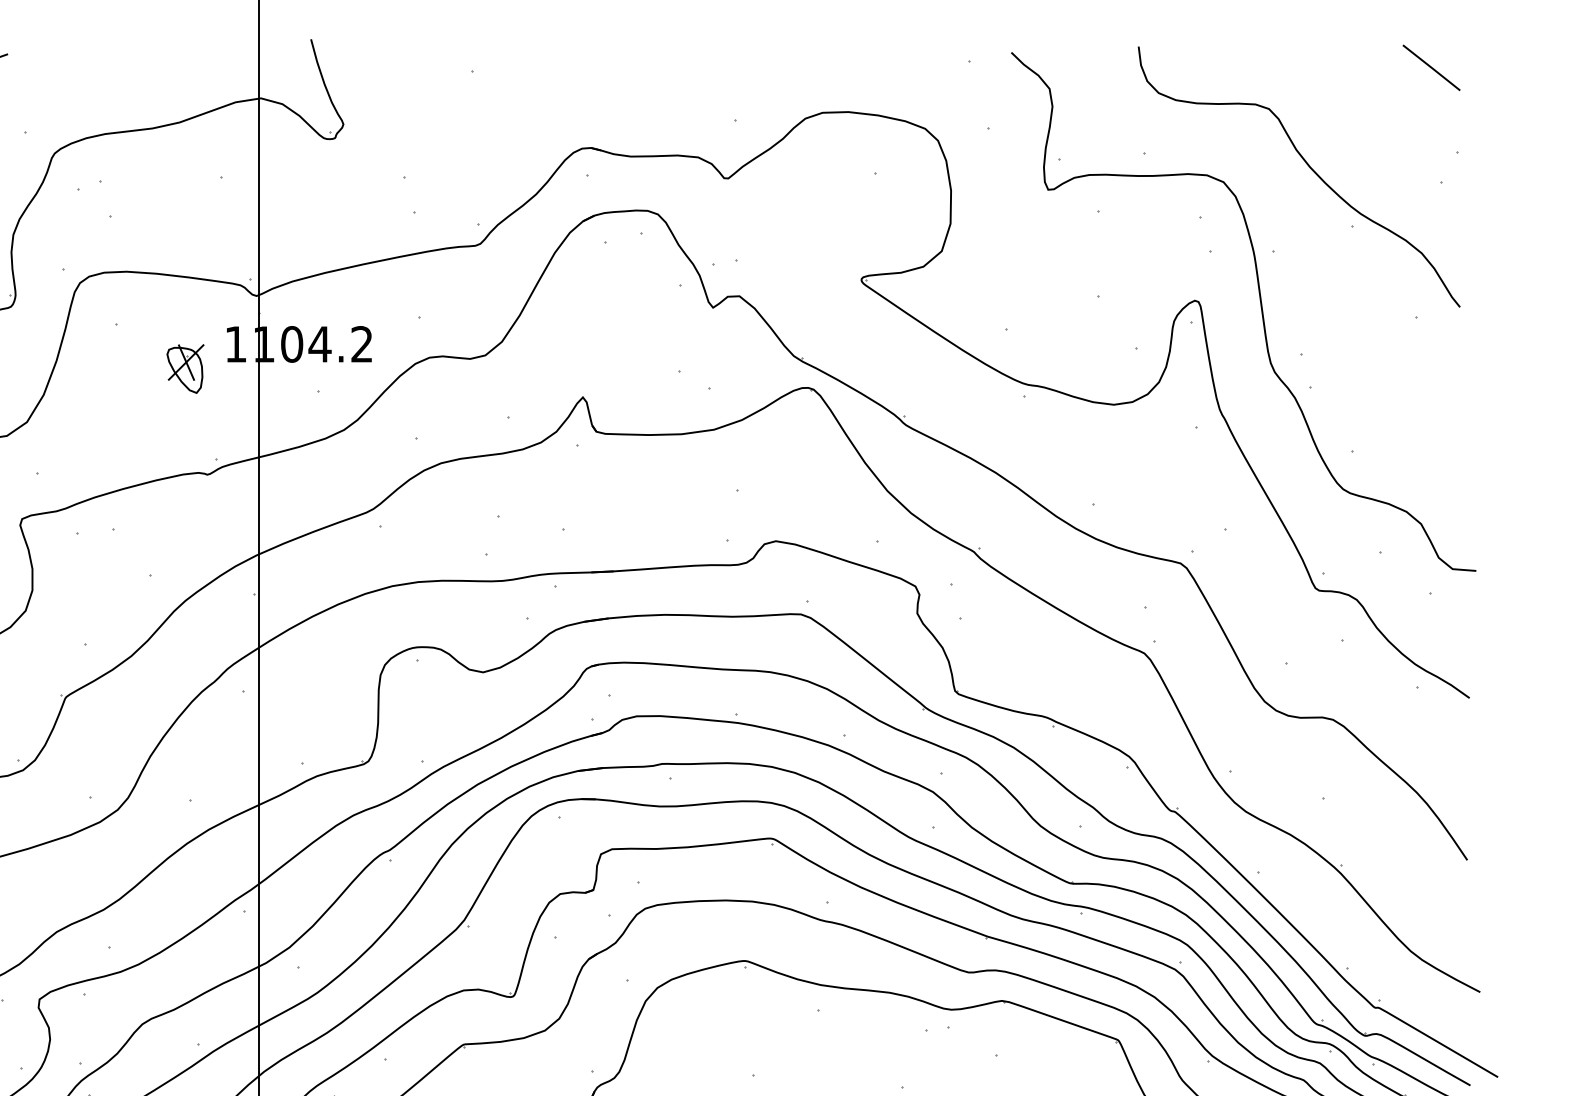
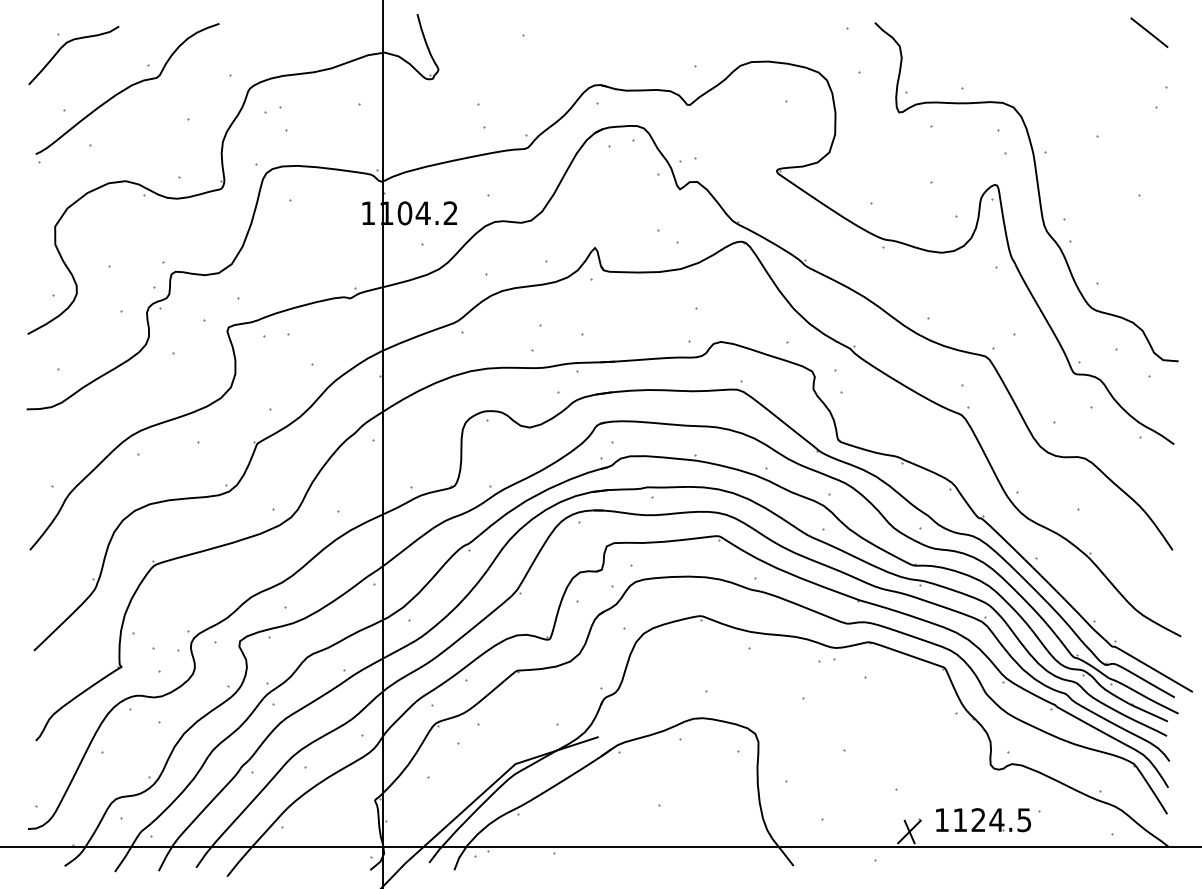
curve: (1307, 167) -> (1068, 97), removed
part: (185, 367) -> (335, 228), removed

